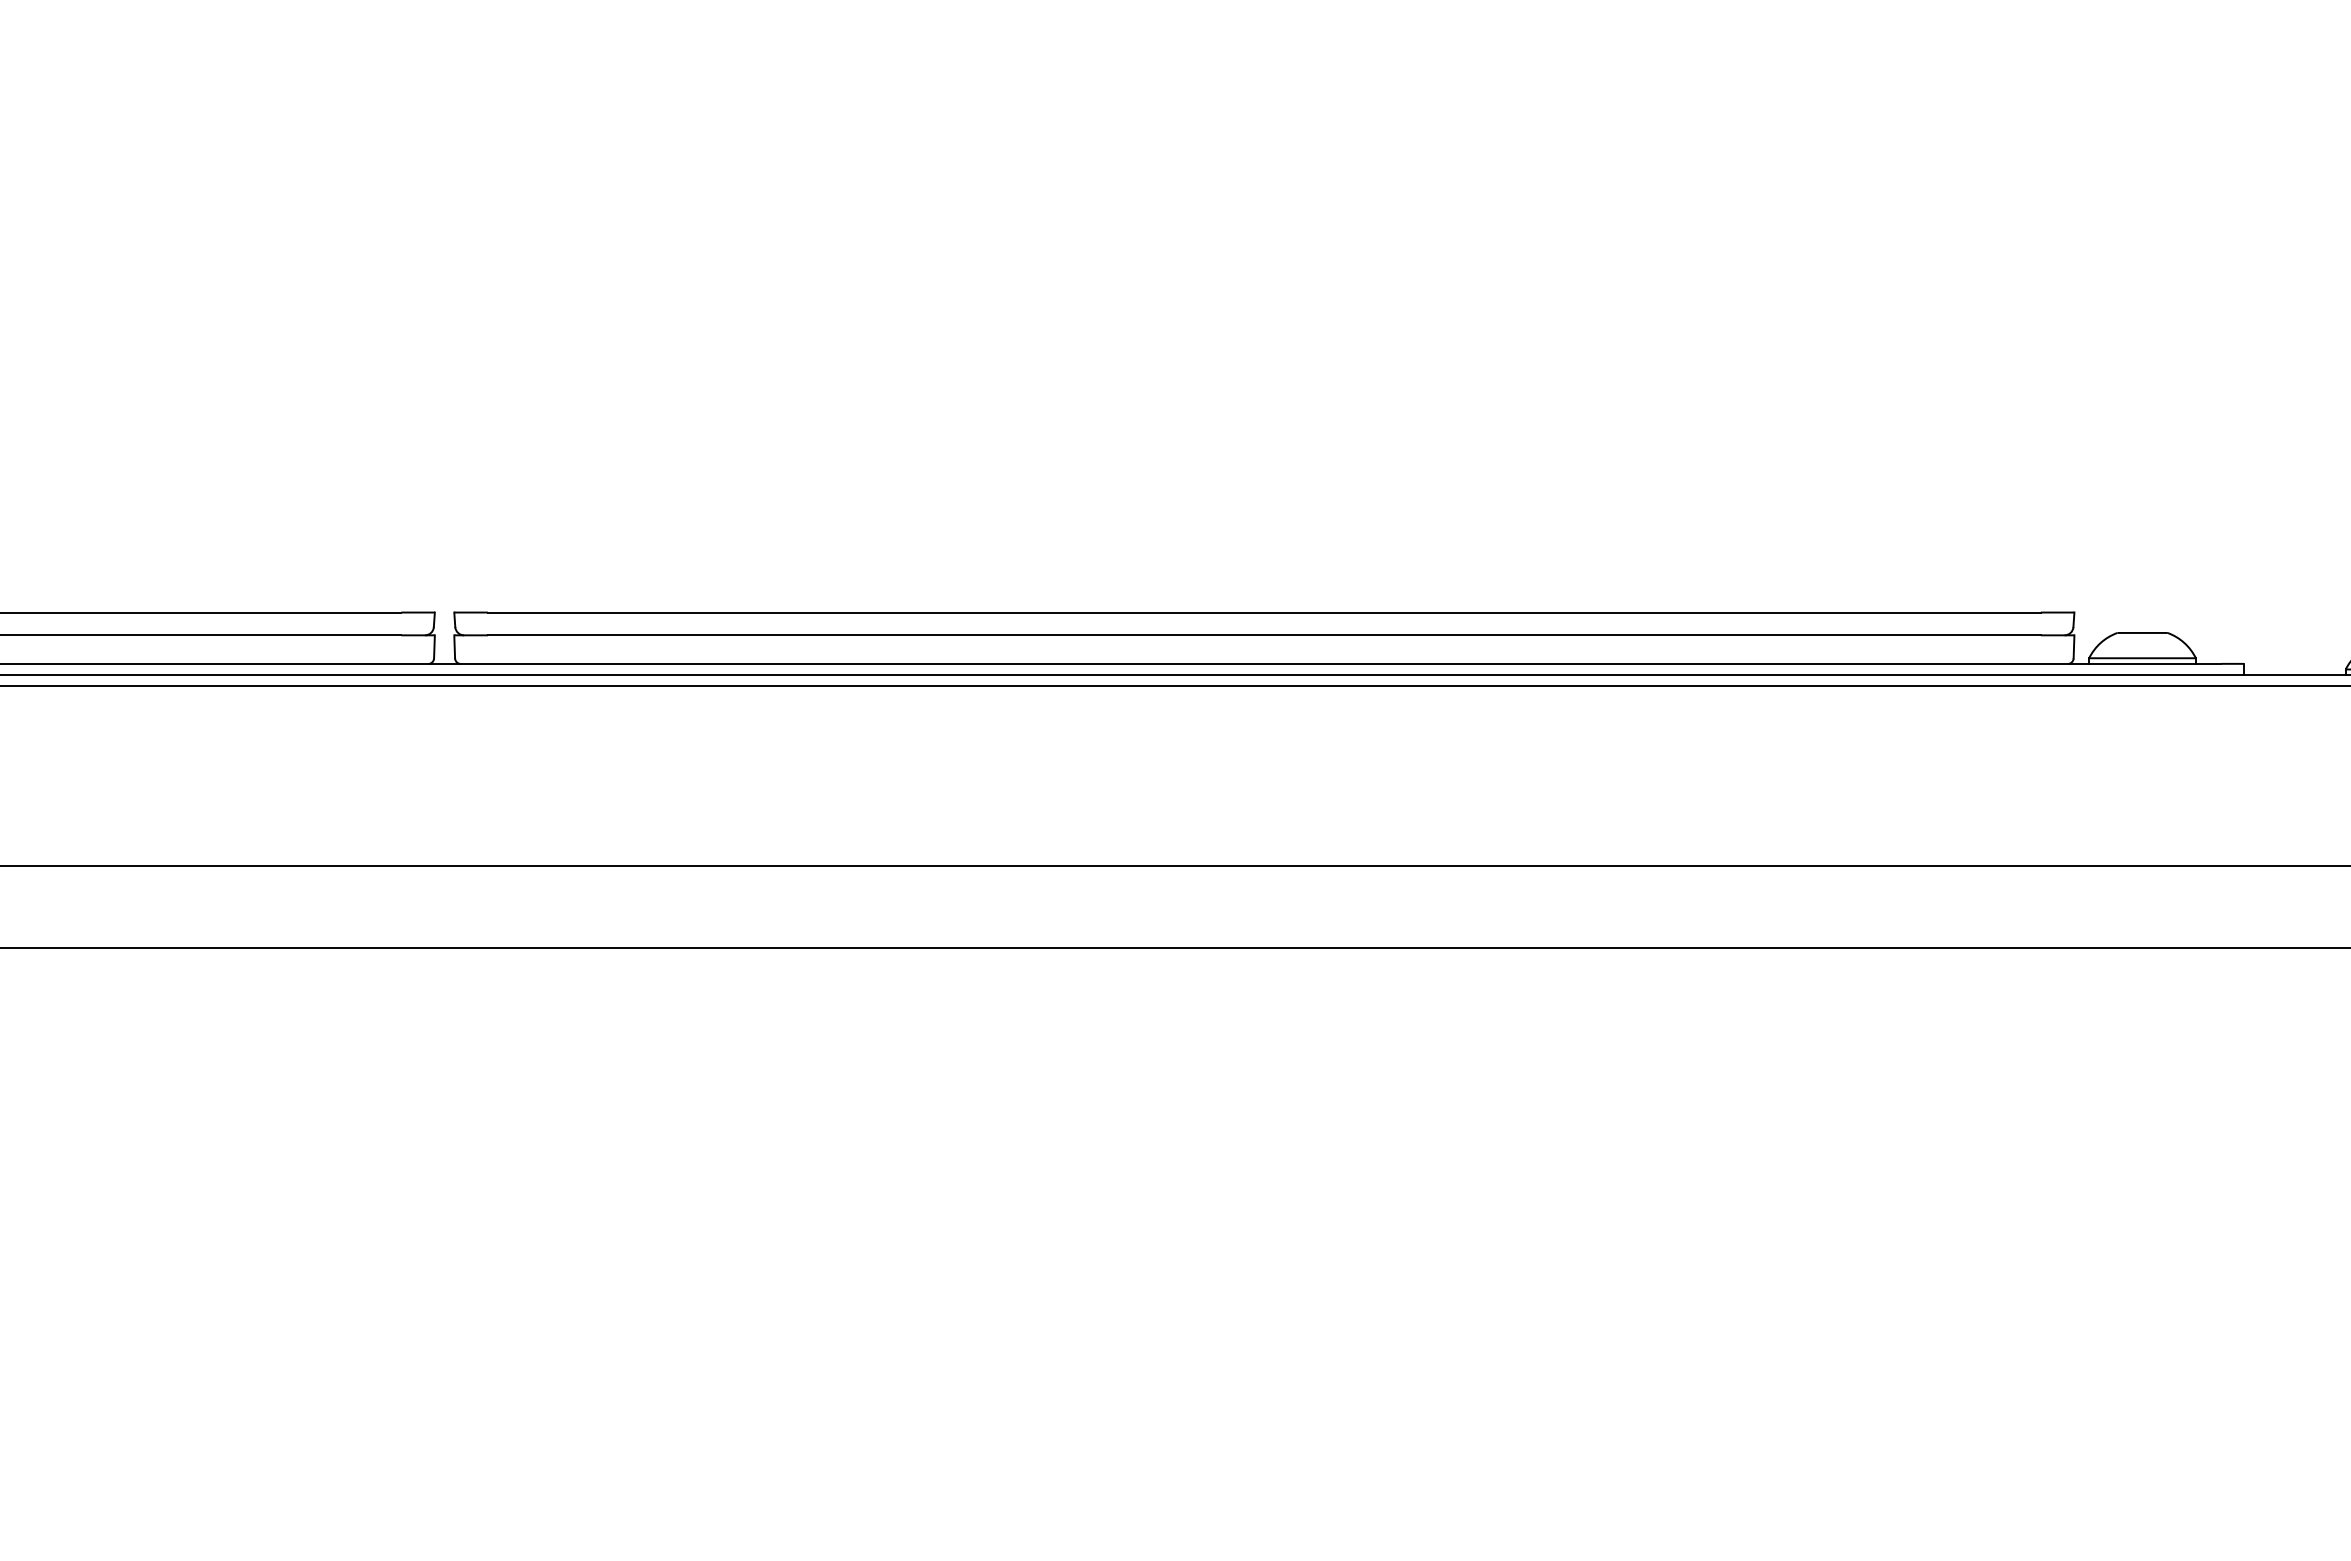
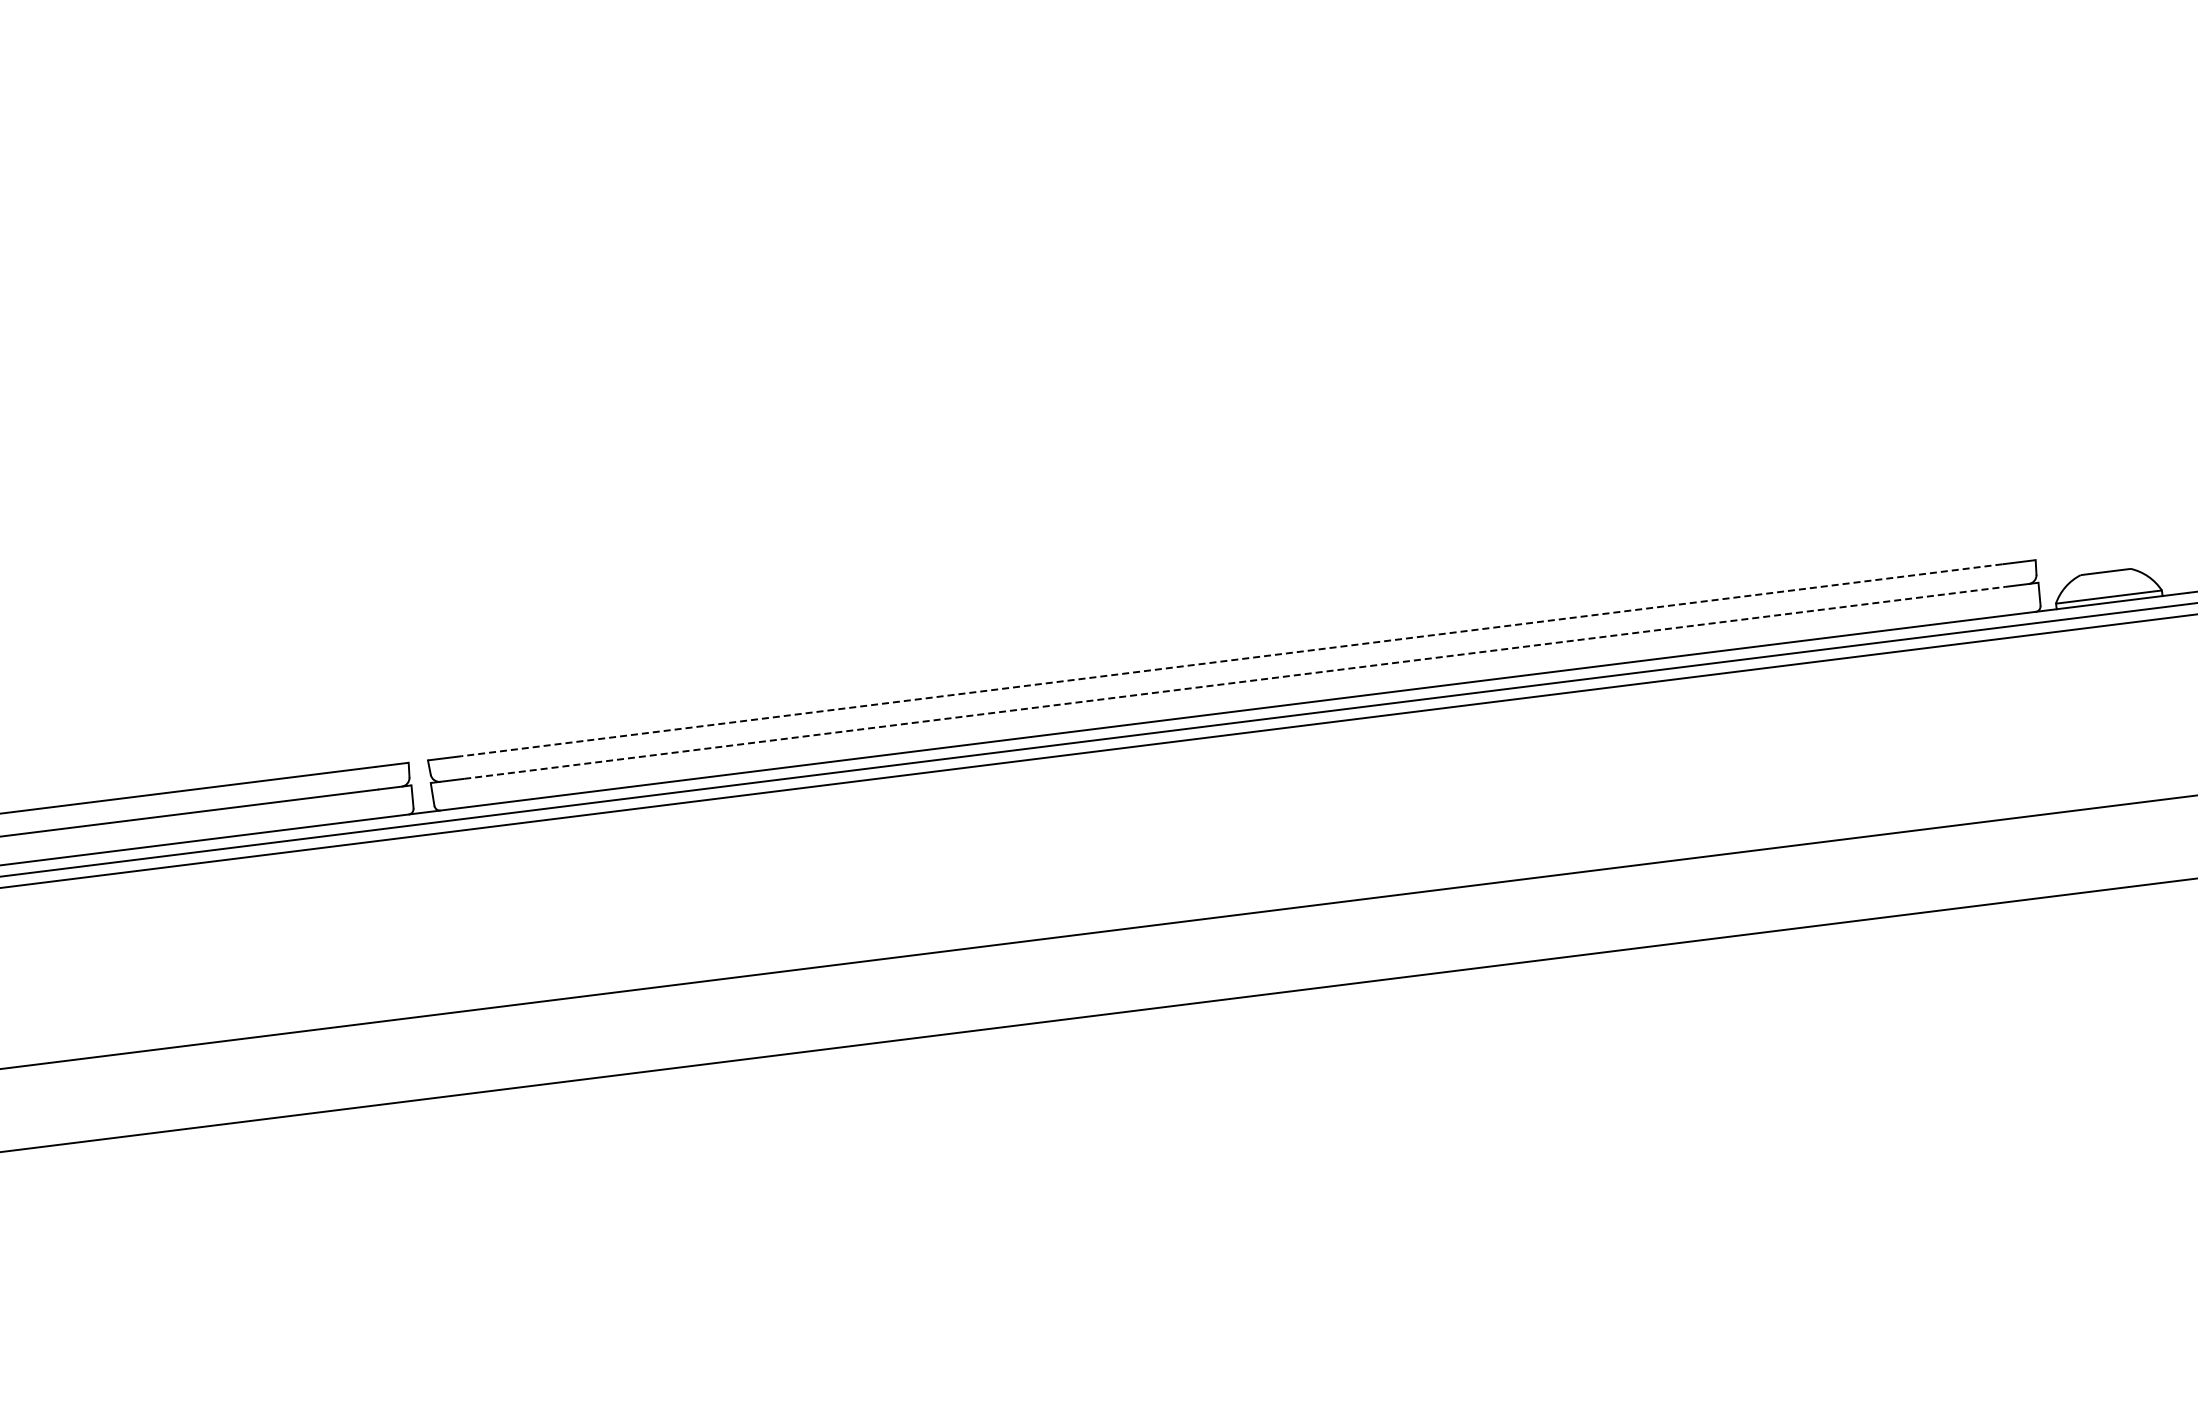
line: (1263, 612) -> (1230, 660), solid -> dashed
line: (1264, 635) -> (1234, 683), solid -> dashed

